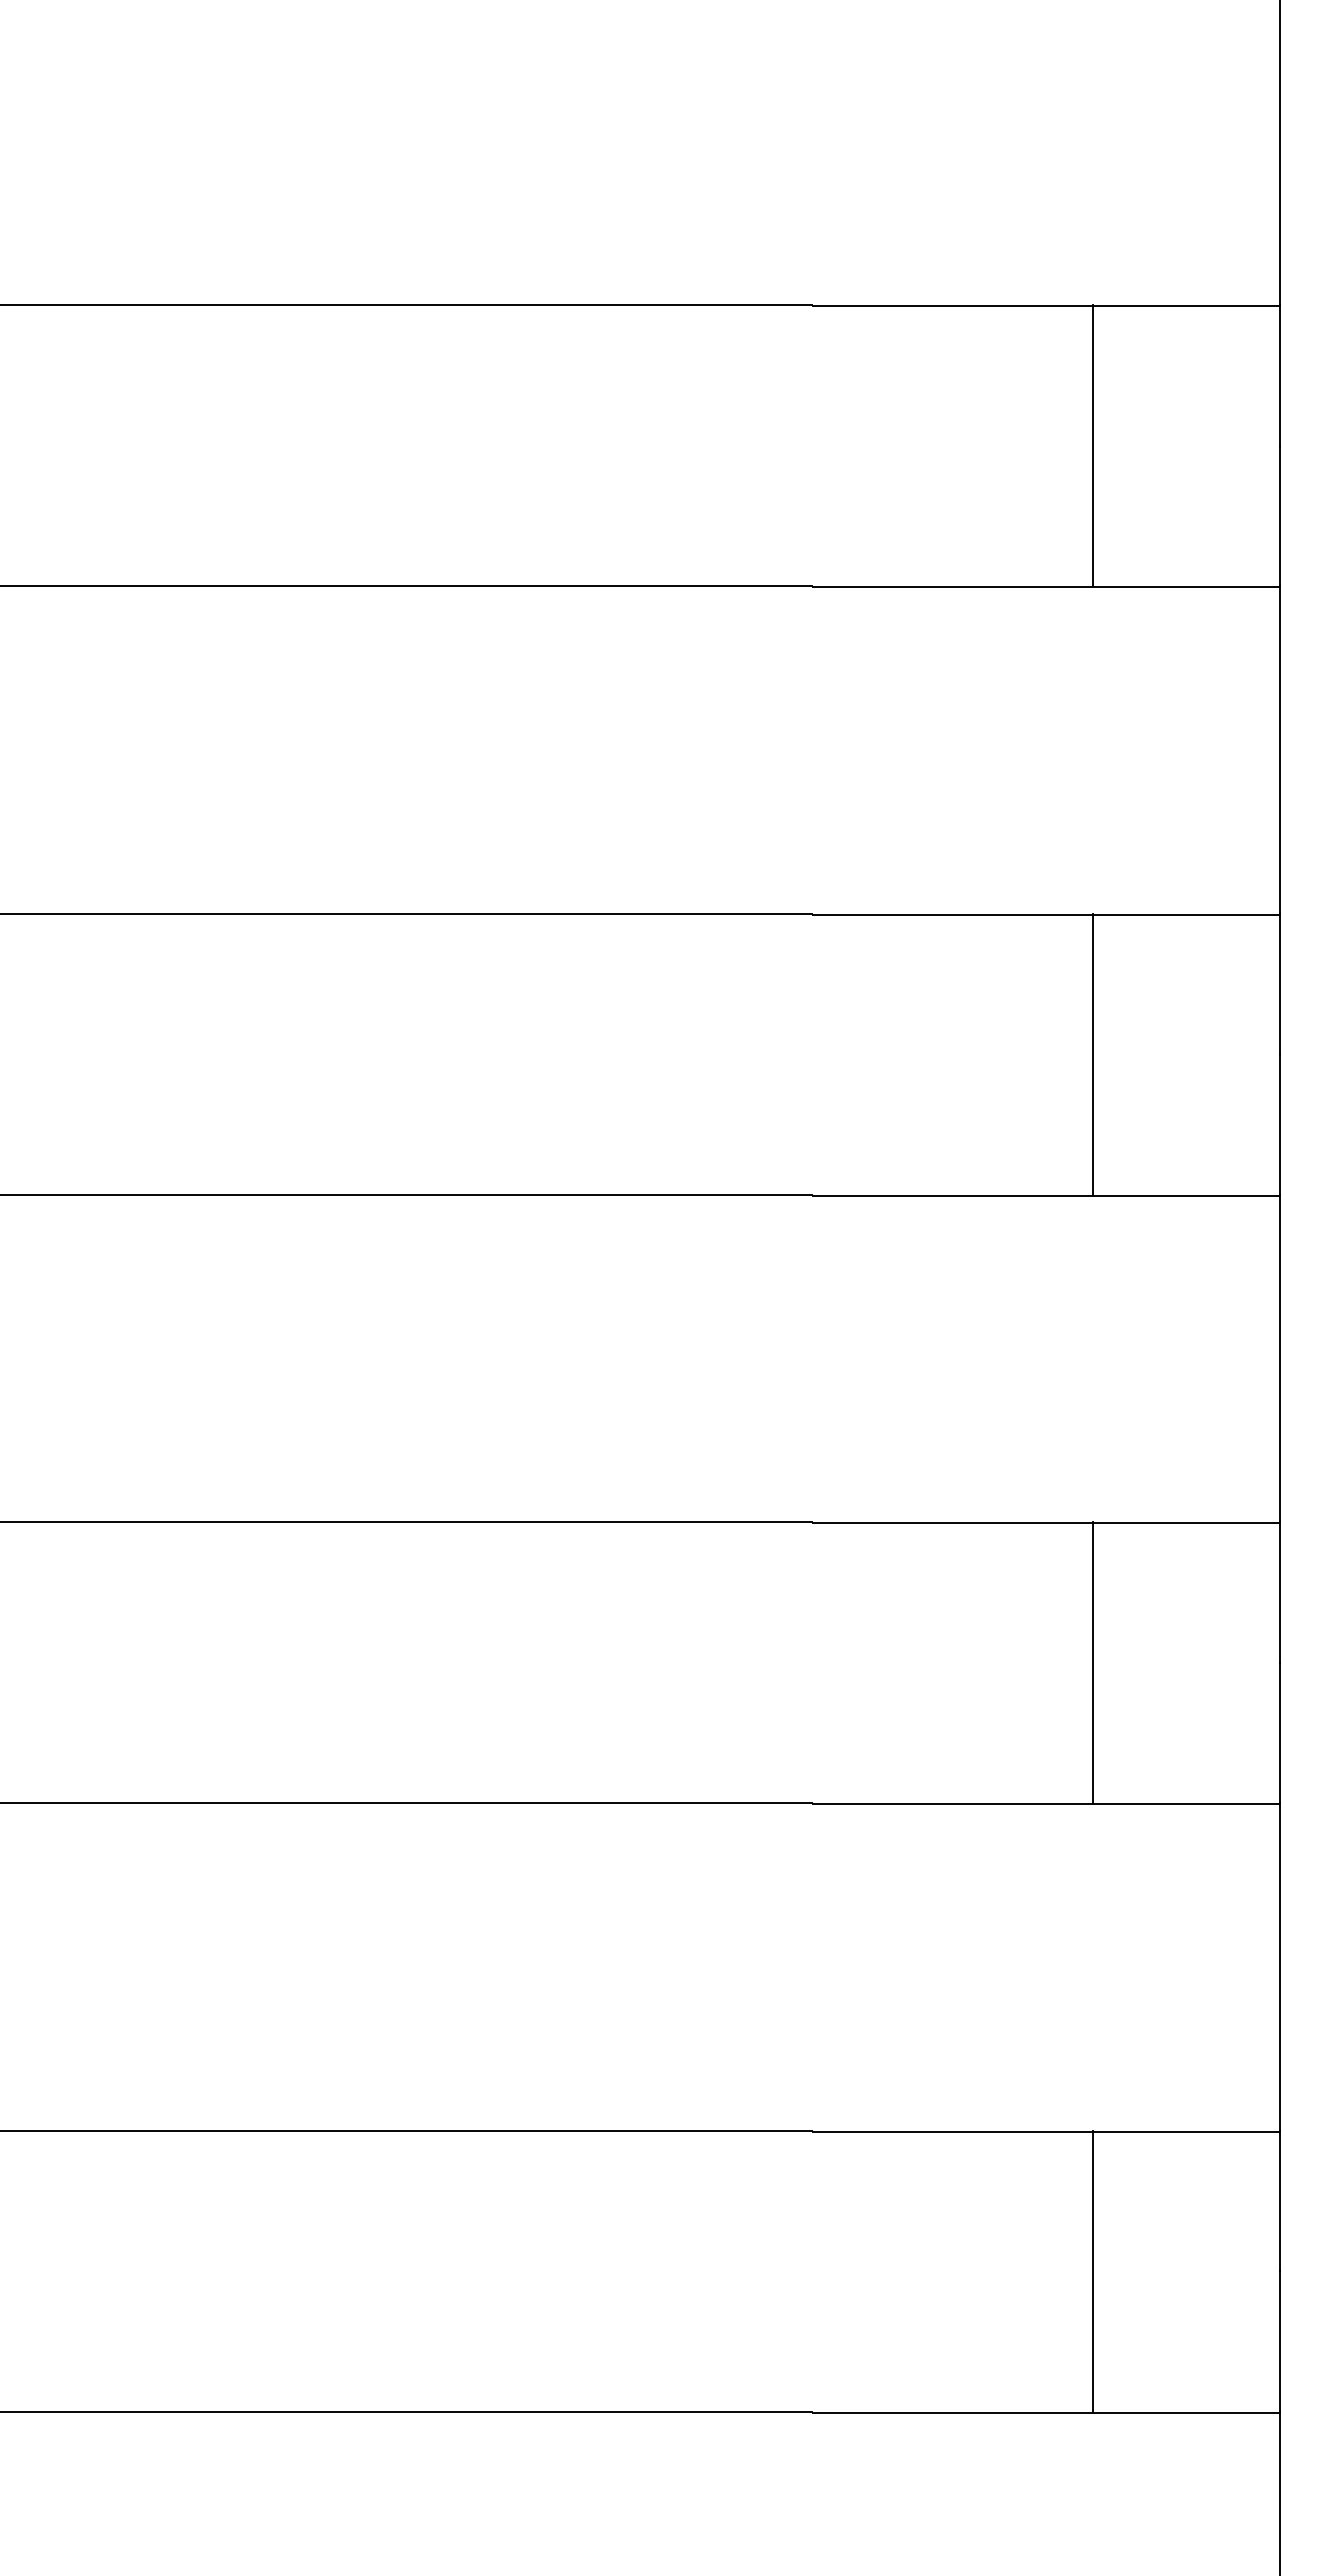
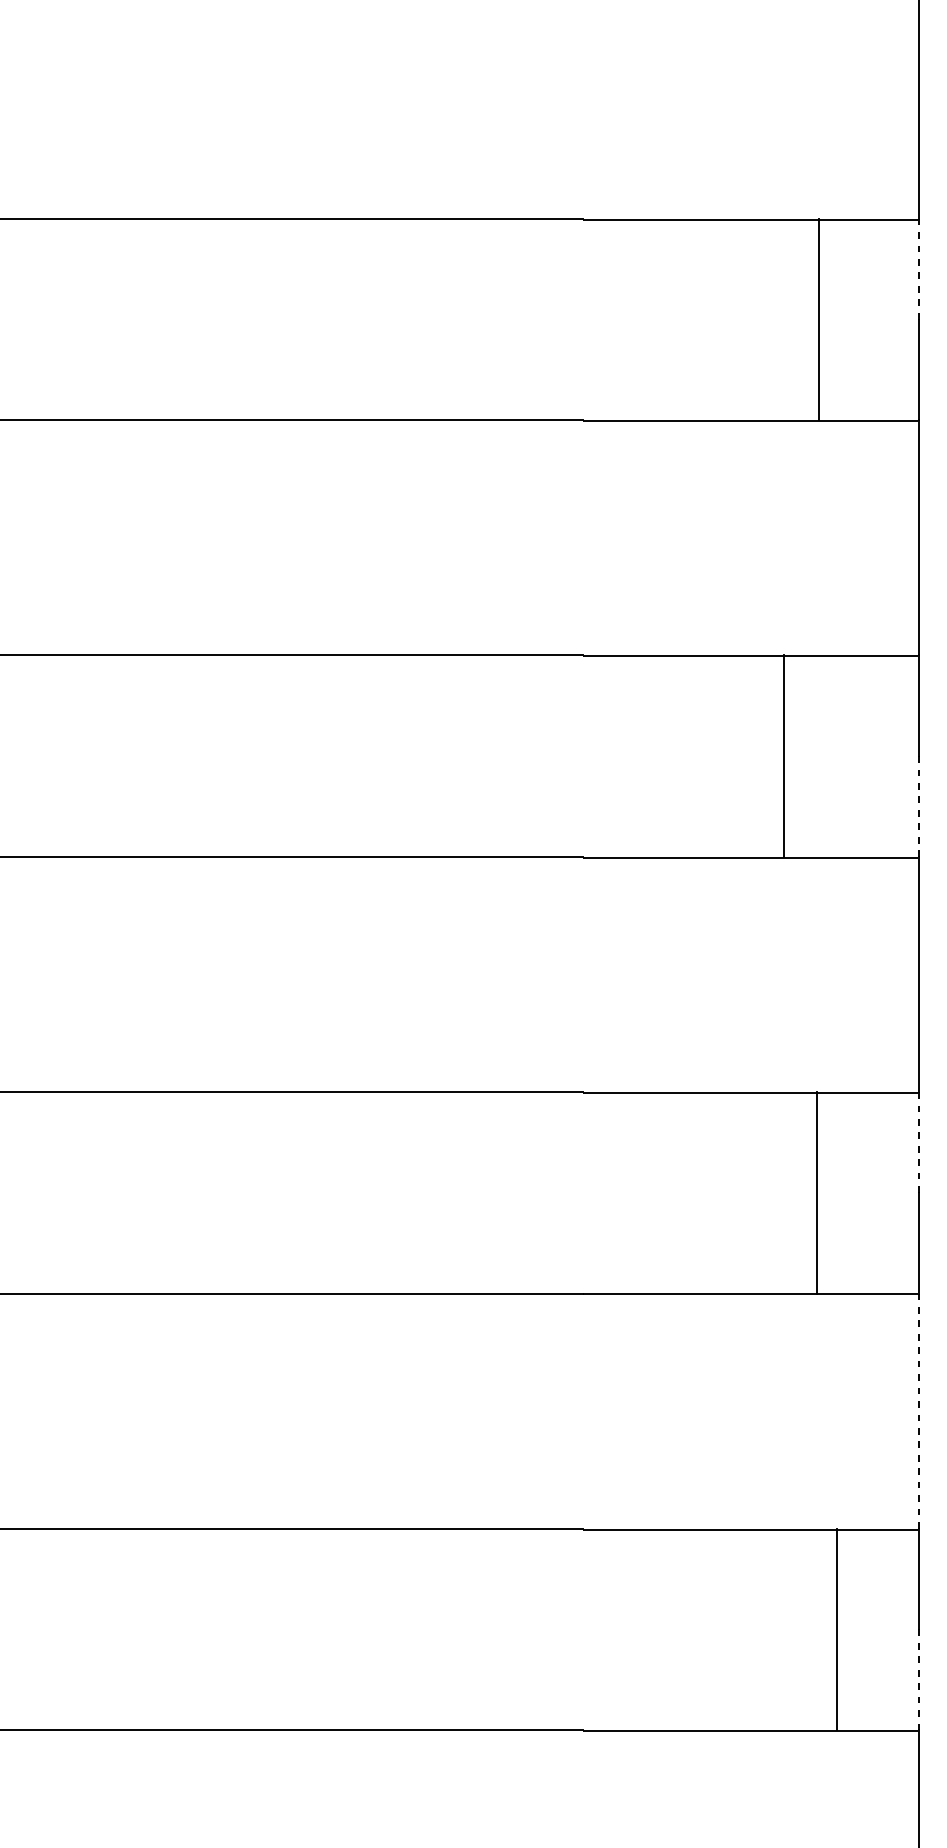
line: (1280, 374) -> (918, 268), solid -> dashed
line: (1093, 445) -> (819, 319), moved
line: (1280, 1123) -> (918, 805), solid -> dashed
line: (1280, 1591) -> (918, 1141), solid -> dashed
line: (1093, 1662) -> (817, 1192), moved
line: (1280, 1966) -> (918, 1410), solid -> dashed
line: (1093, 2270) -> (837, 1628), moved
line: (1280, 2340) -> (918, 1679), solid -> dashed

